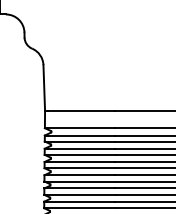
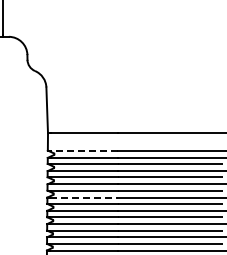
line: (81, 128) -> (84, 150), solid -> dashed
line: (81, 175) -> (84, 197), solid -> dashed

